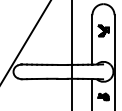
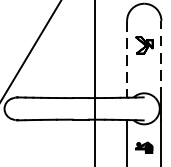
line: (92, 39) -> (127, 58), solid -> dashed
line: (114, 39) -> (161, 58), solid -> dashed

